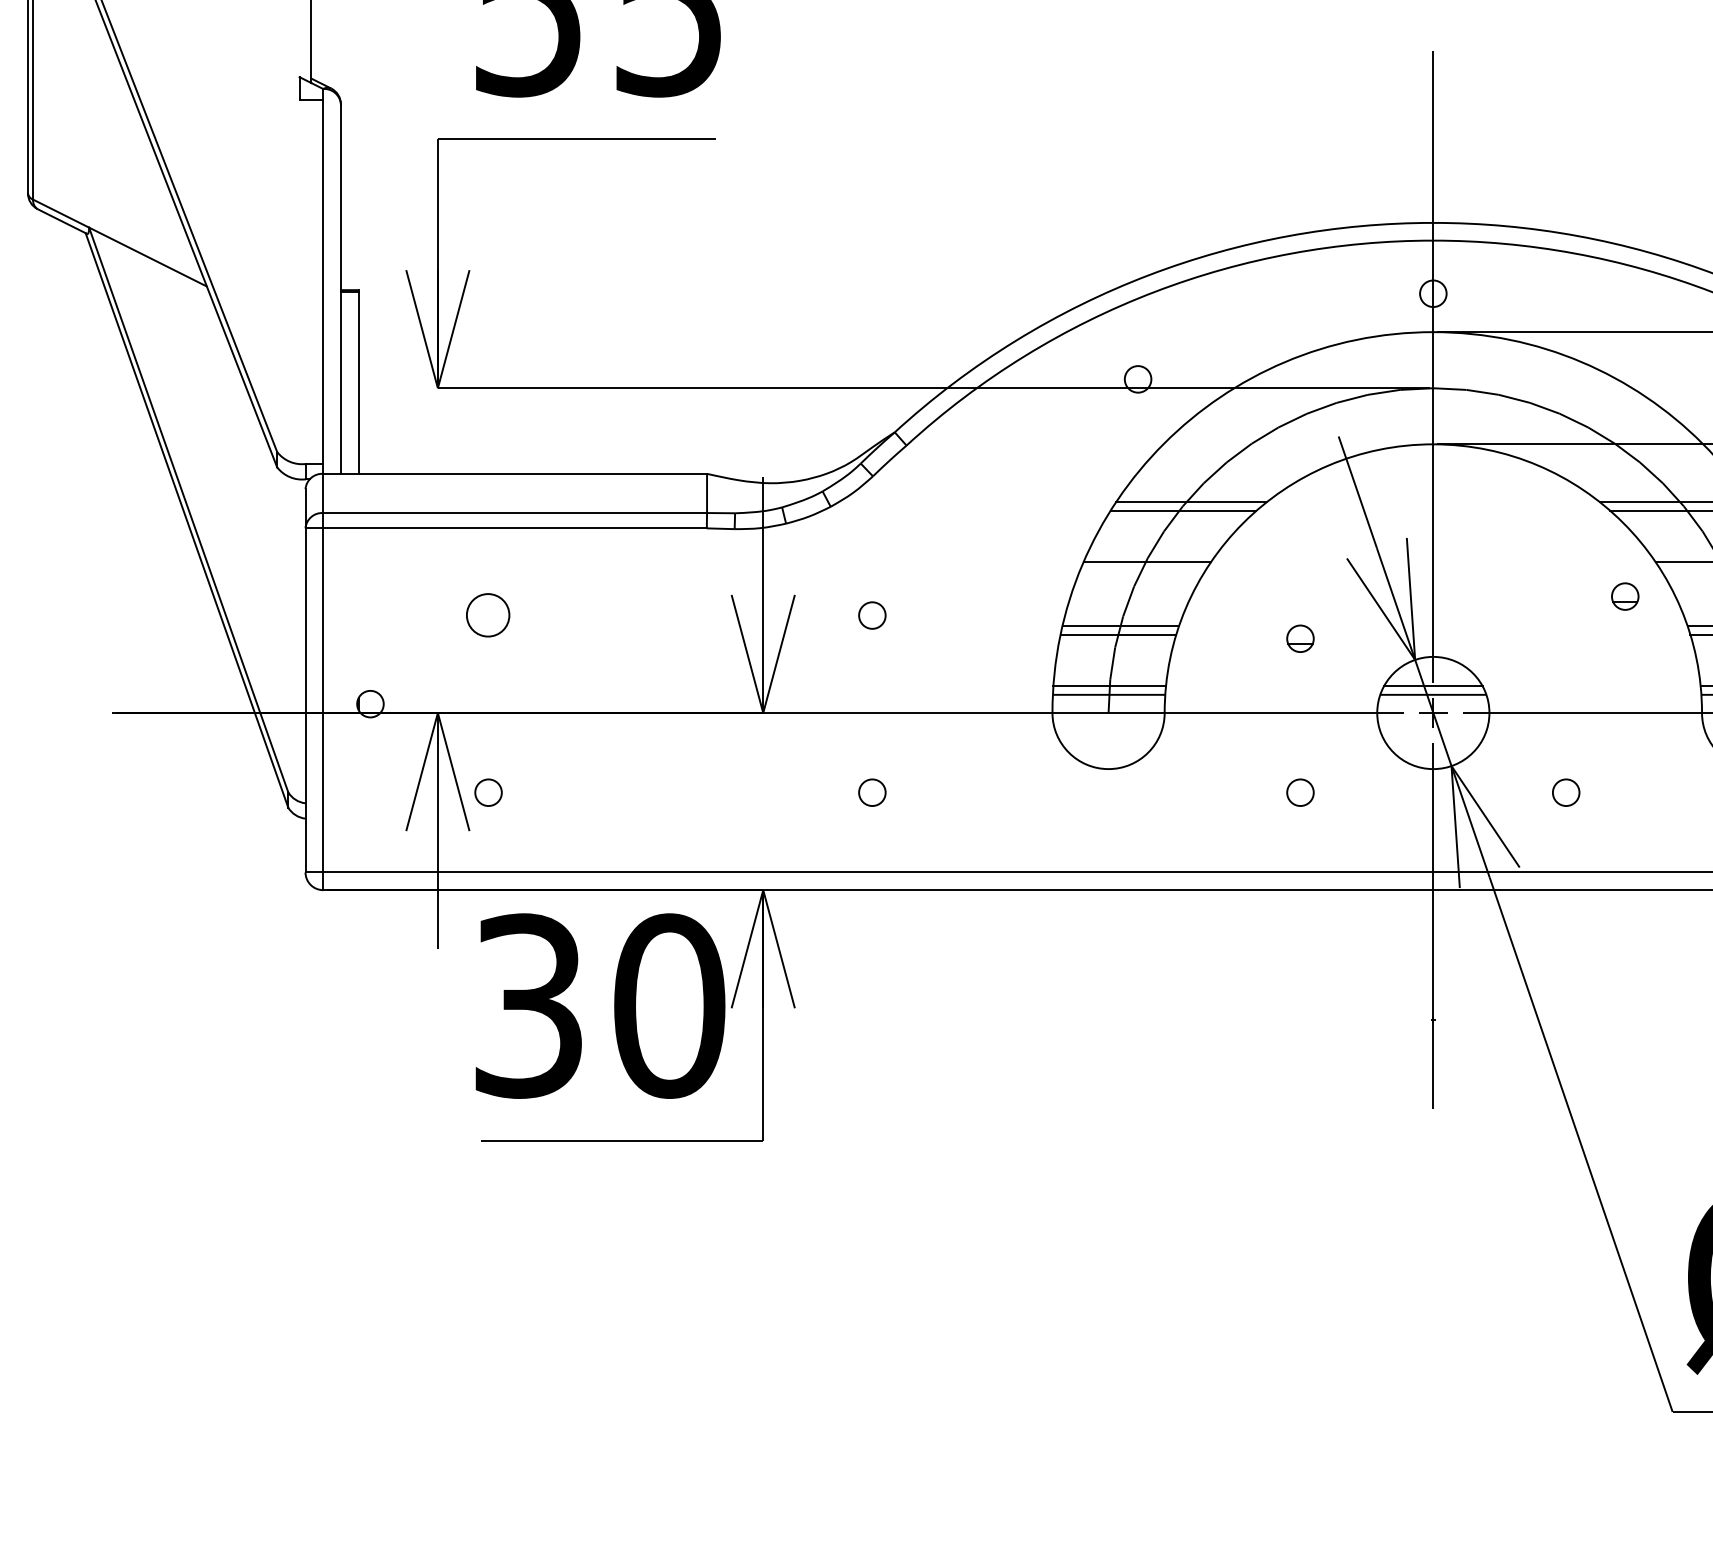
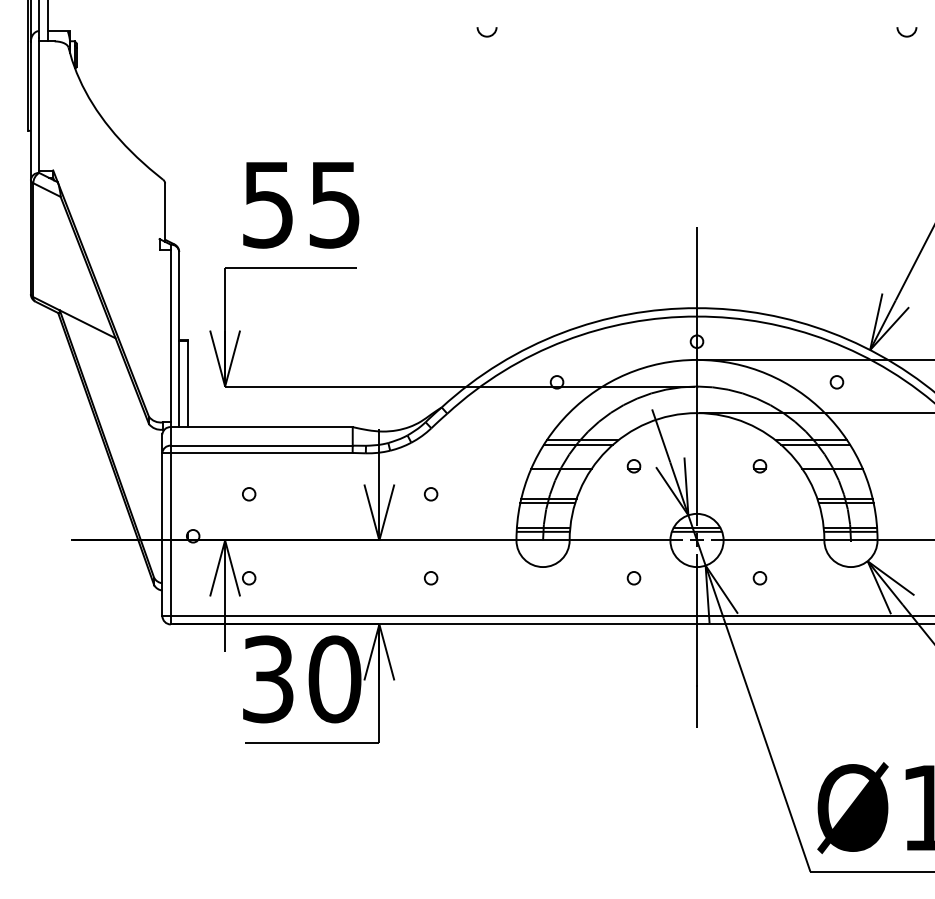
part: (1624, 597) -> (759, 466), moved
circle: (489, 616) -> (249, 494), size x0.62
part: (1299, 639) -> (633, 466), moved

